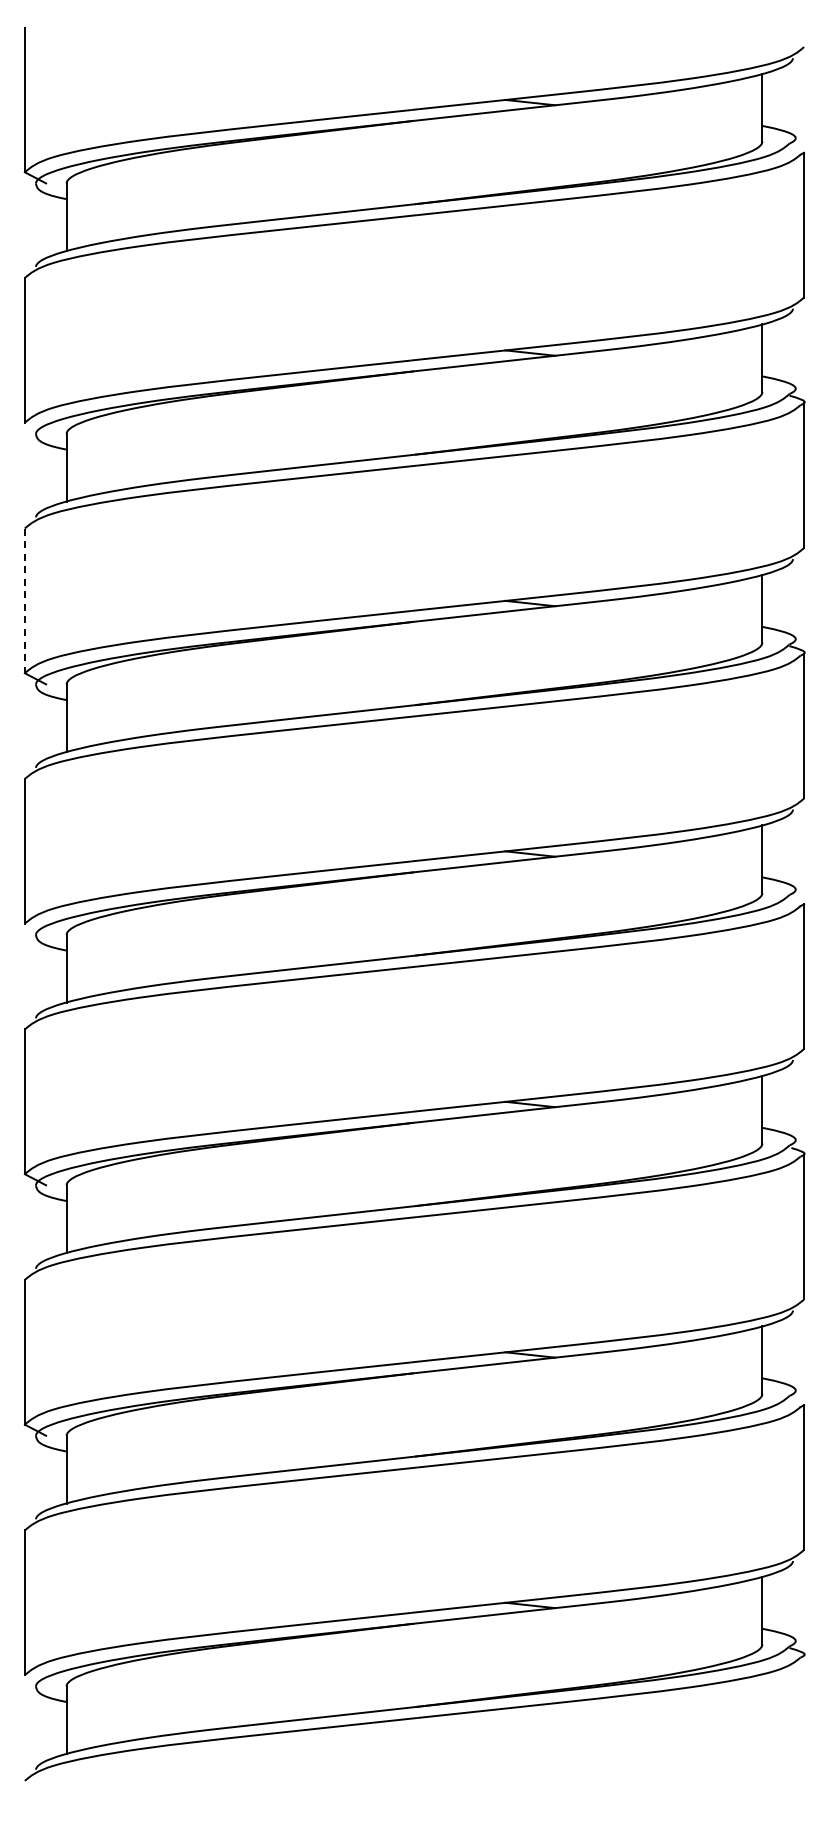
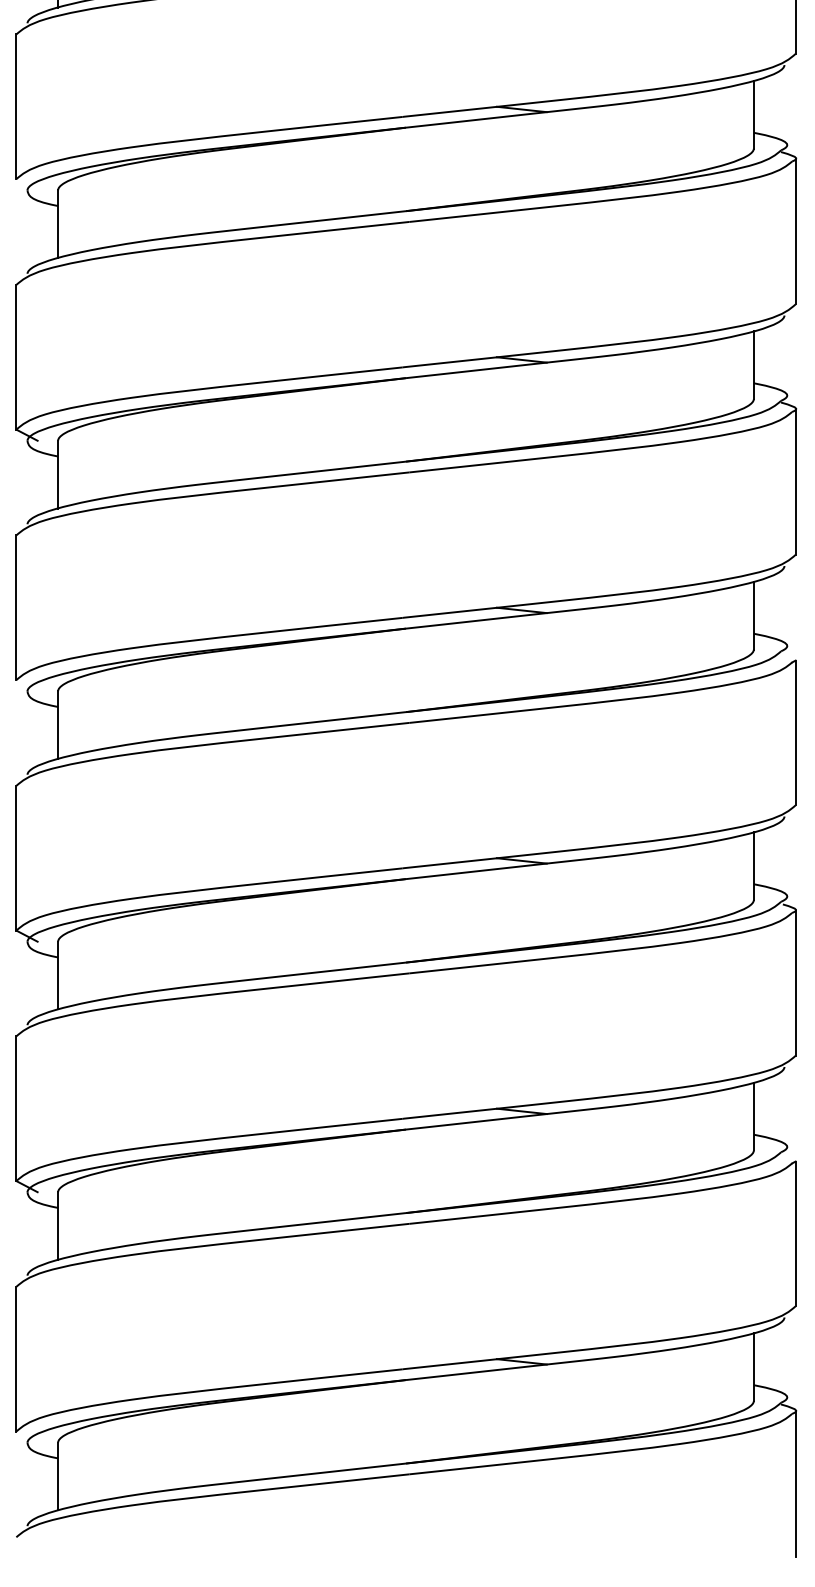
line: (24, 601) -> (16, 357), dashed -> solid
line: (804, 1727) -> (796, 1483), added

